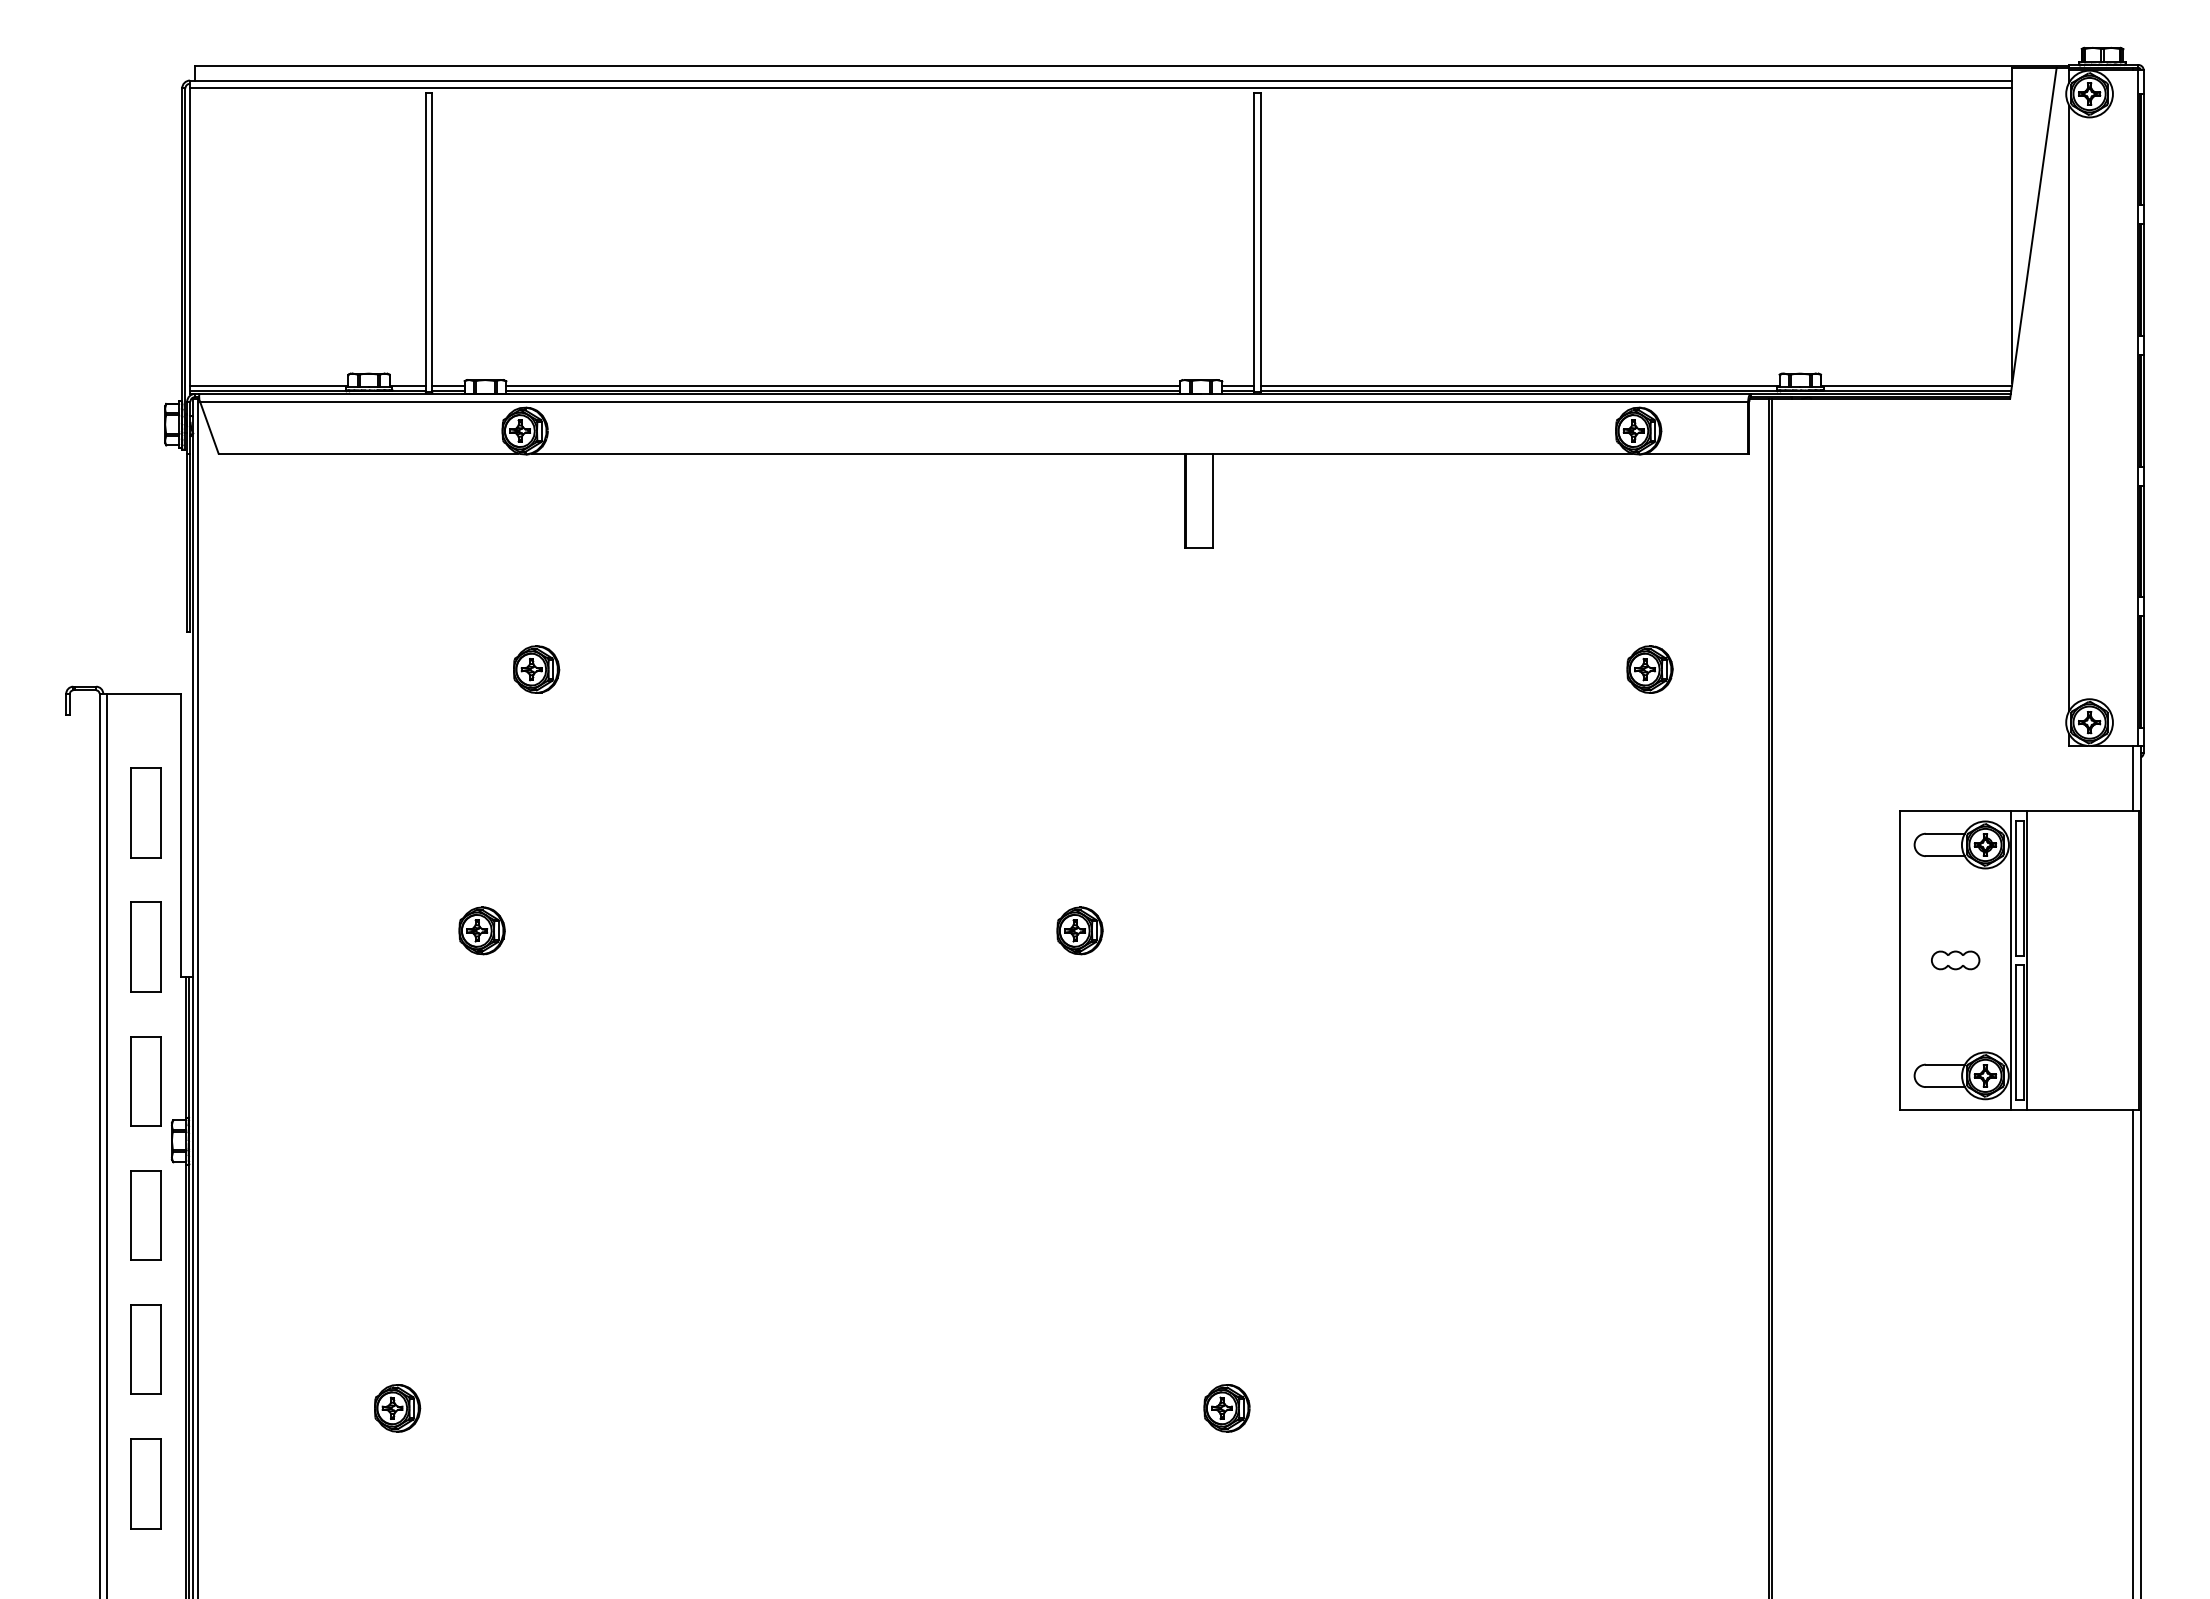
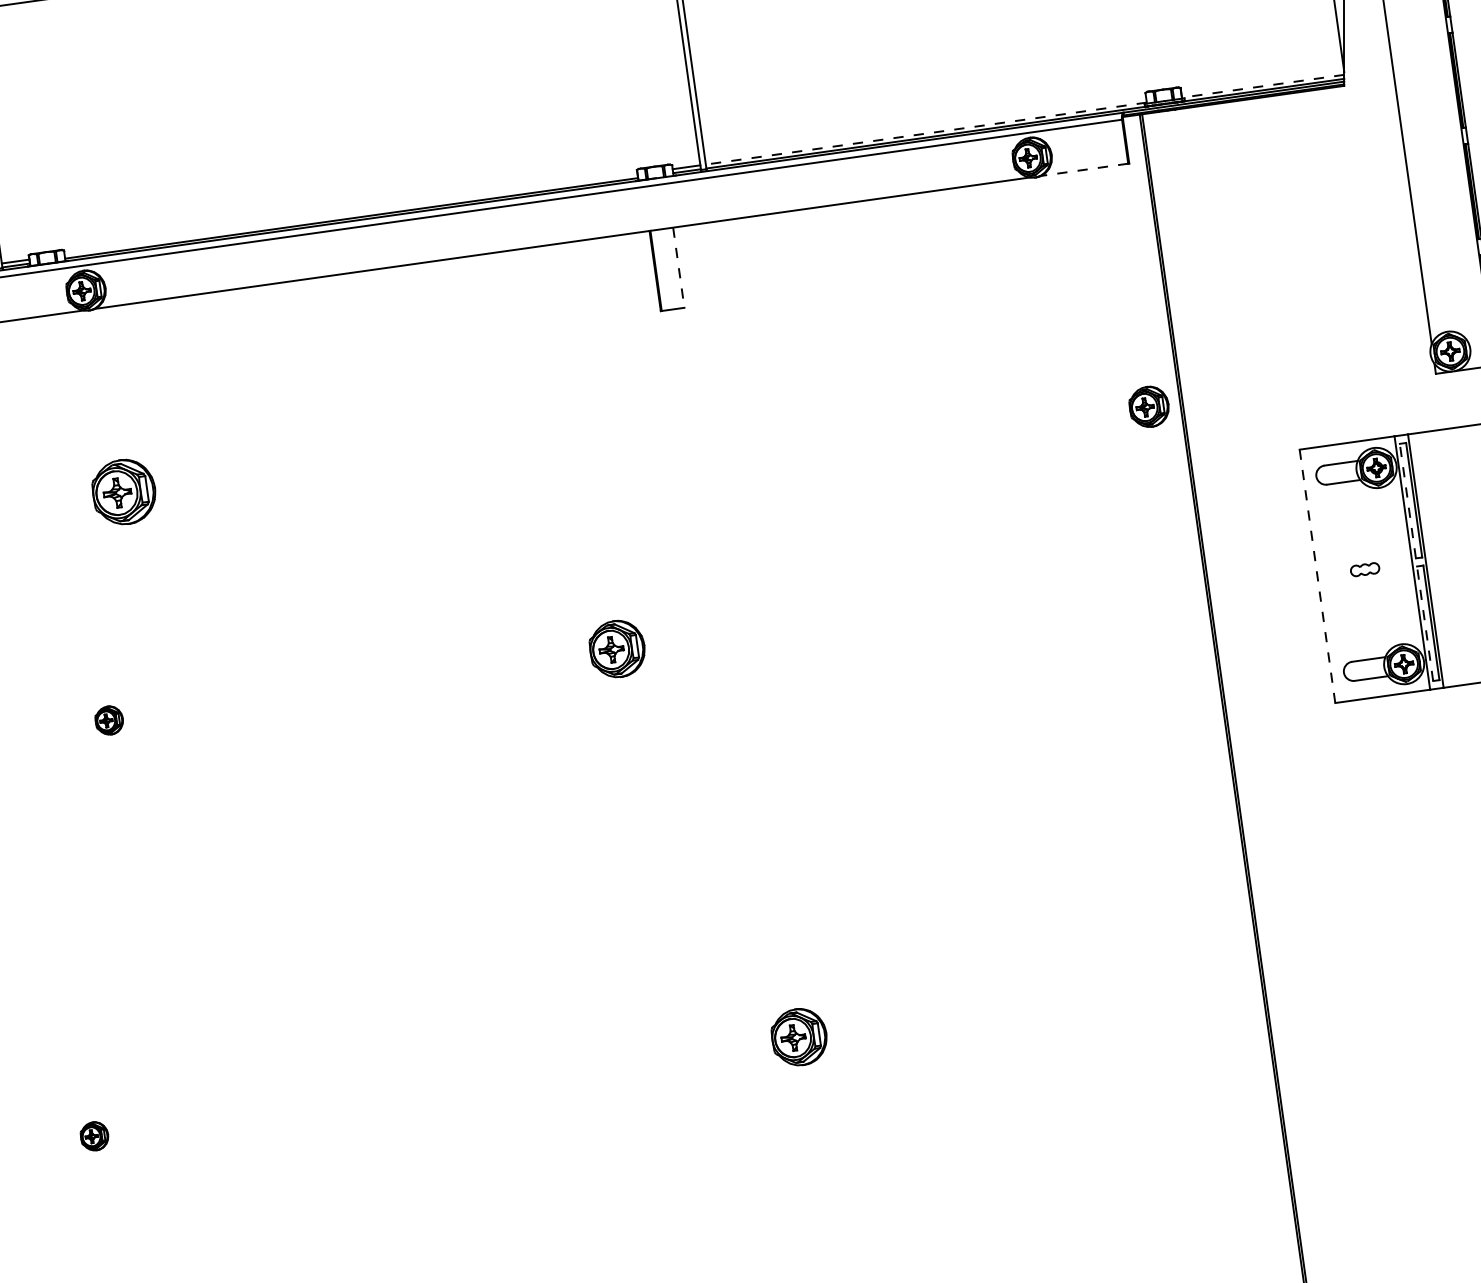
line: (843, 386) -> (351, 214), removed
line: (1519, 386) -> (925, 134), solid -> dashed
line: (1915, 386) -> (1262, 86), solid -> dashed
line: (1696, 453) -> (1084, 169), solid -> dashed
line: (1212, 501) -> (678, 268), solid -> dashed
part: (536, 669) -> (124, 491), size x1.6
part: (1649, 669) -> (1148, 406), moved
line: (2016, 887) -> (1408, 500), solid -> dashed
part: (481, 930) -> (108, 720), size x0.7
part: (1079, 930) -> (616, 648), size x1.4
line: (1899, 960) -> (1317, 576), solid -> dashed
part: (1955, 960) -> (1364, 569), size x0.7
line: (2016, 1032) -> (1425, 623), solid -> dashed
part: (397, 1408) -> (94, 1136), size x0.7
part: (1226, 1408) -> (798, 1037), size x1.4

